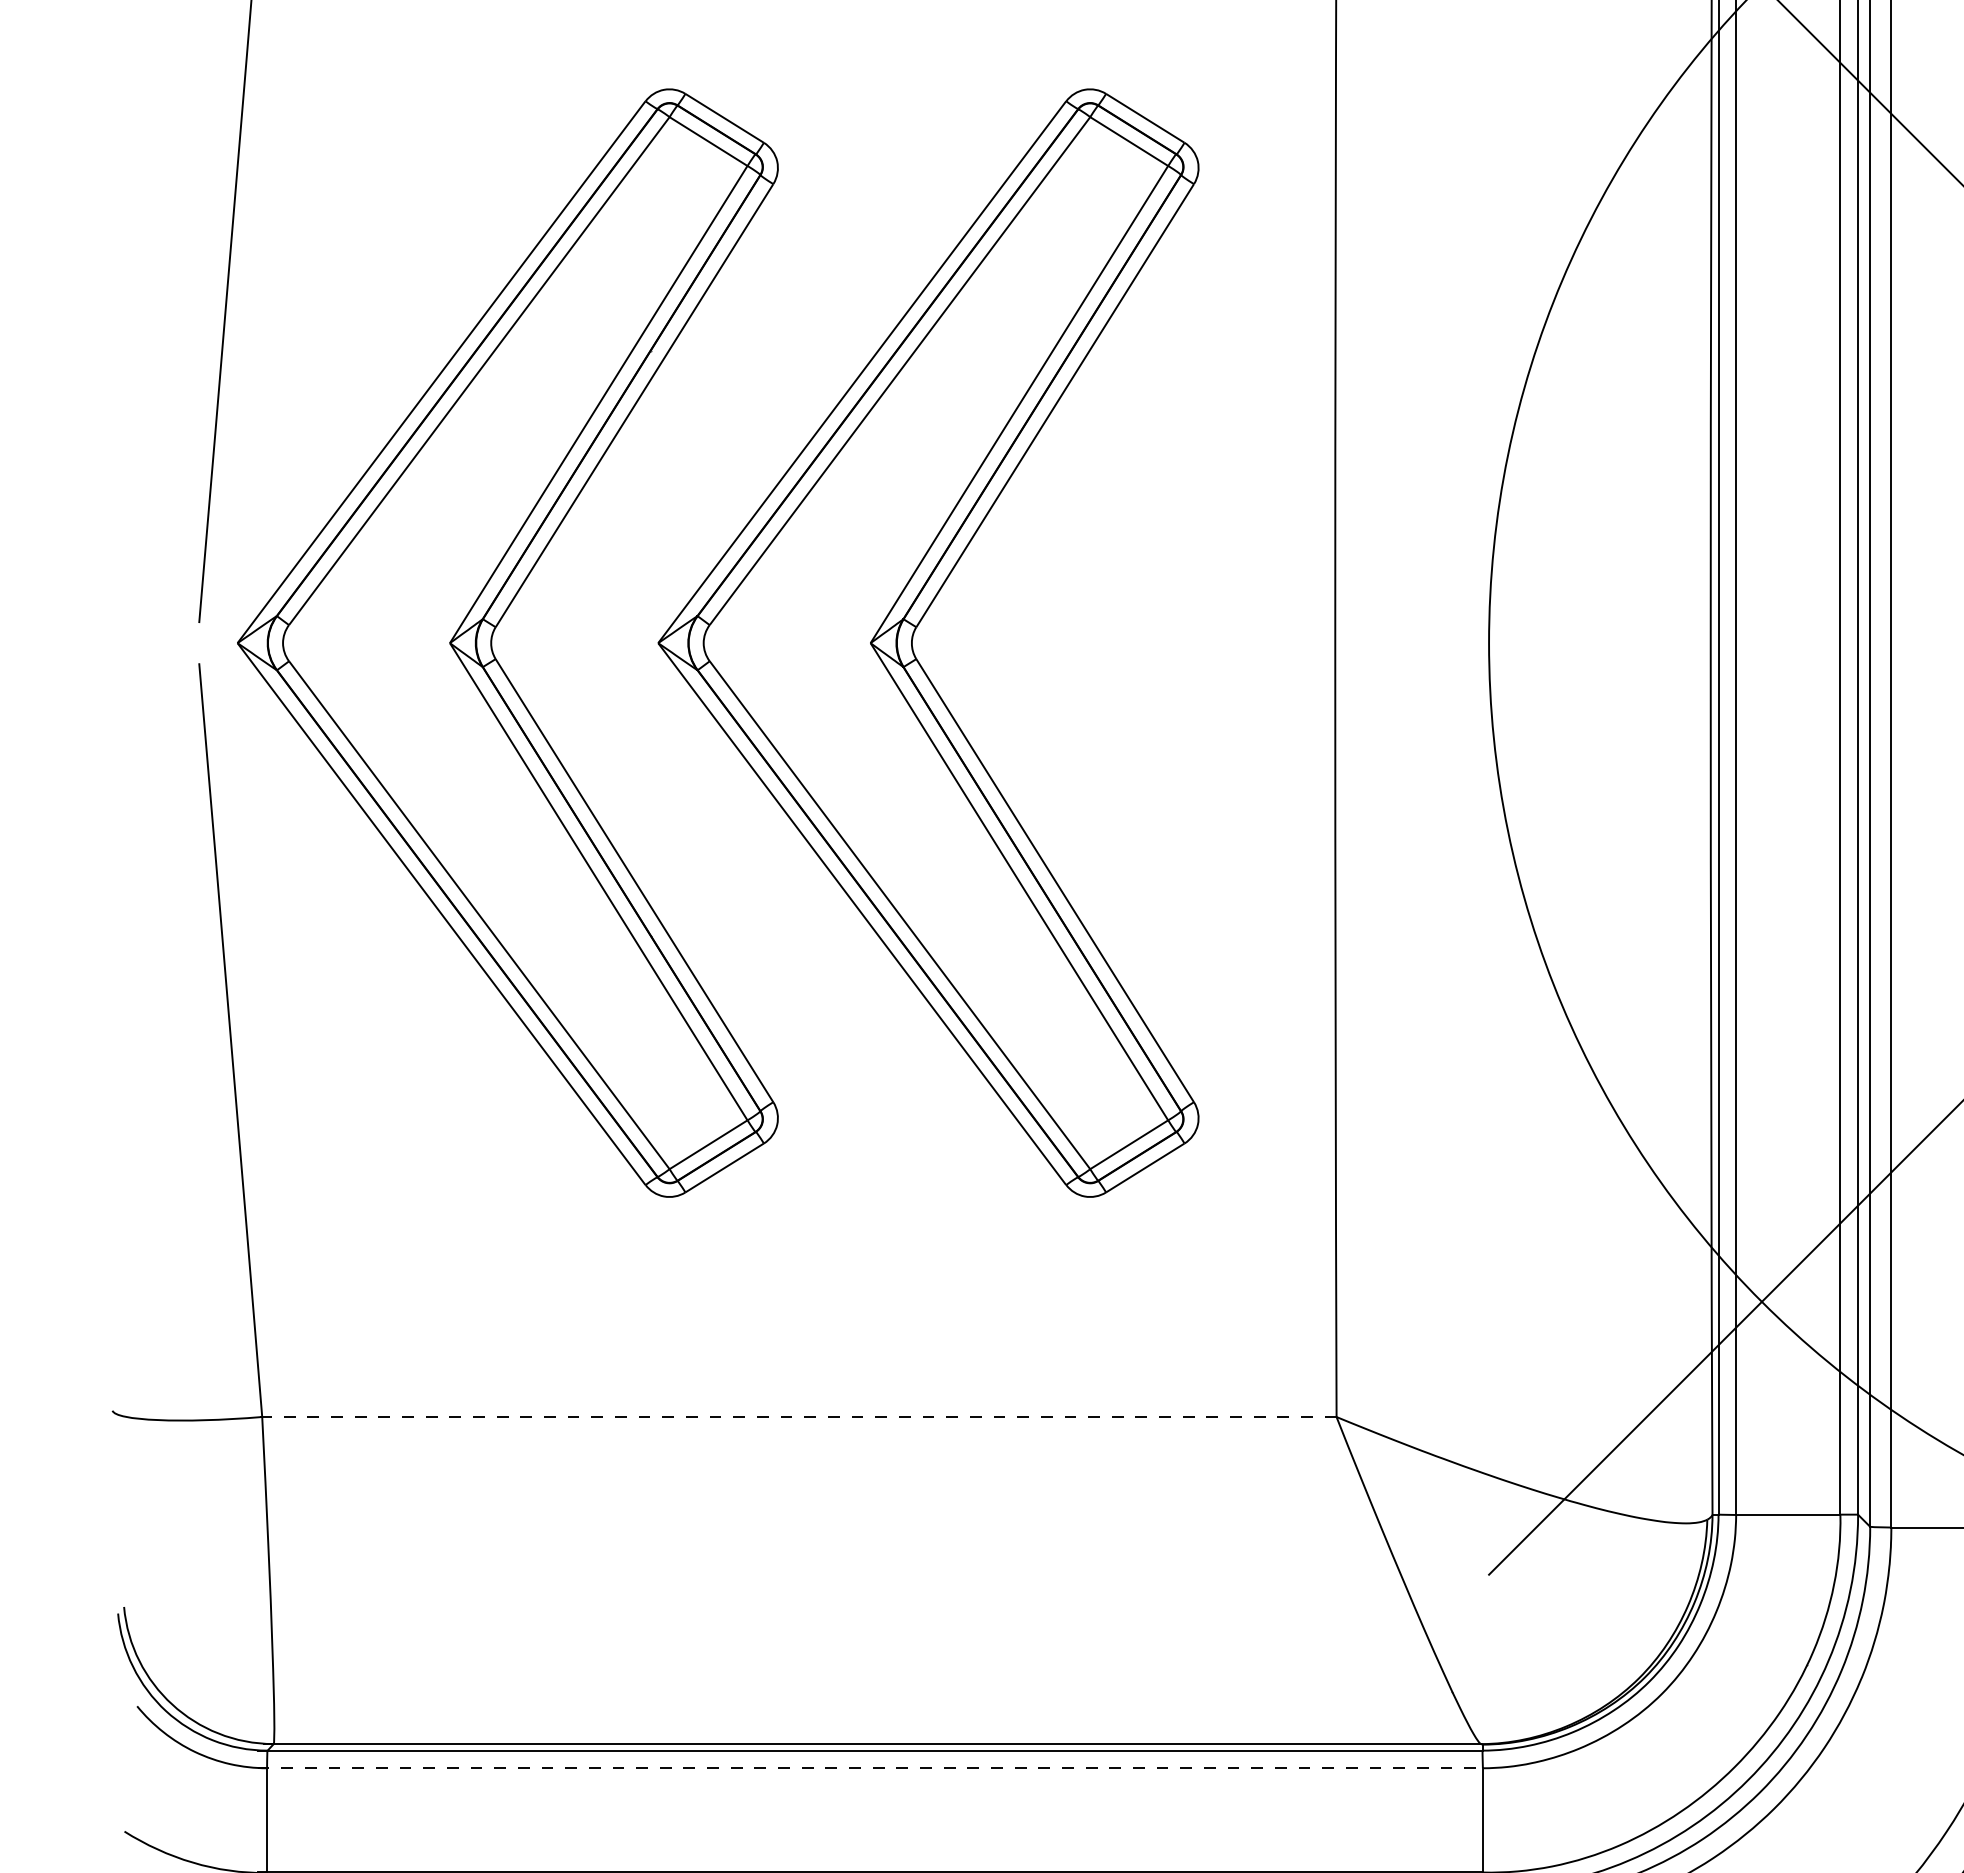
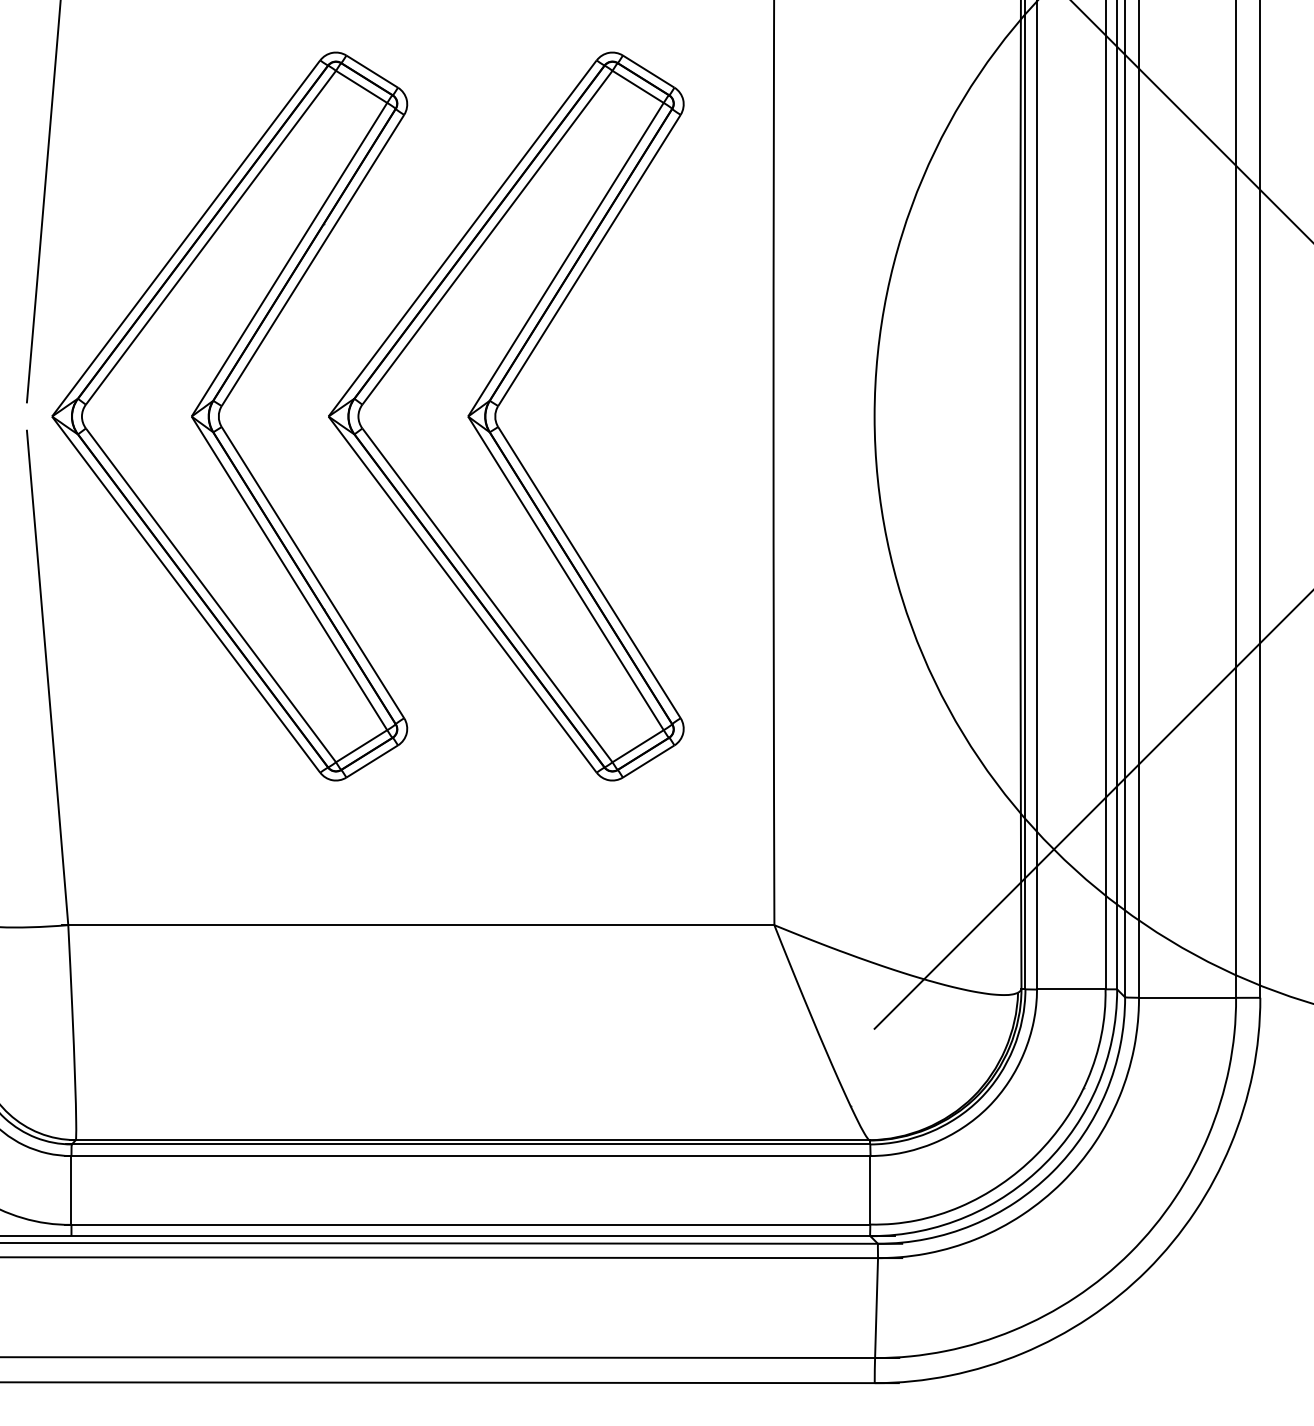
line: (793, 1417) -> (417, 925), dashed -> solid
line: (869, 1768) -> (467, 1156), dashed -> solid

